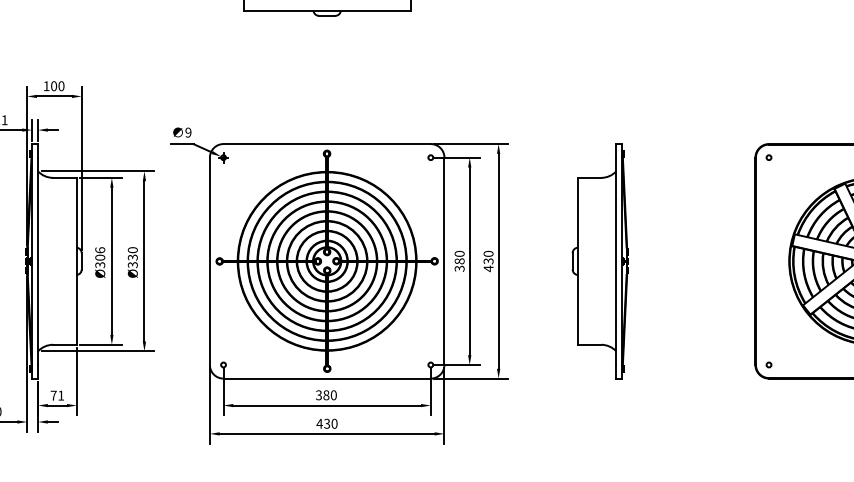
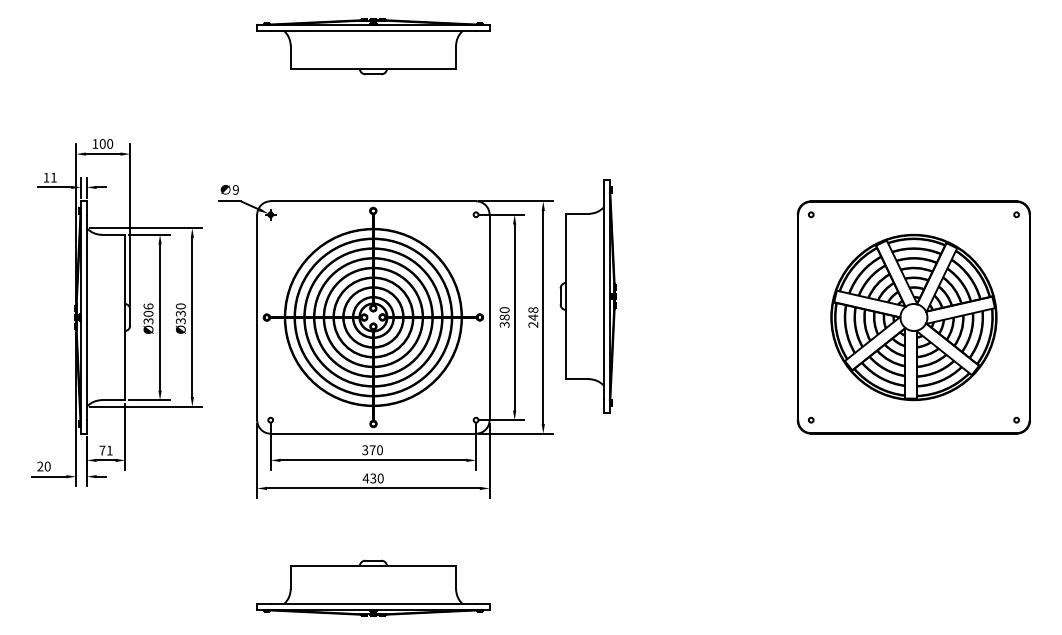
text: (488, 261) -> (533, 317), 430 -> 248
part: (599, 261) -> (587, 296), moved
text: (326, 395) -> (372, 450), 380 -> 370

